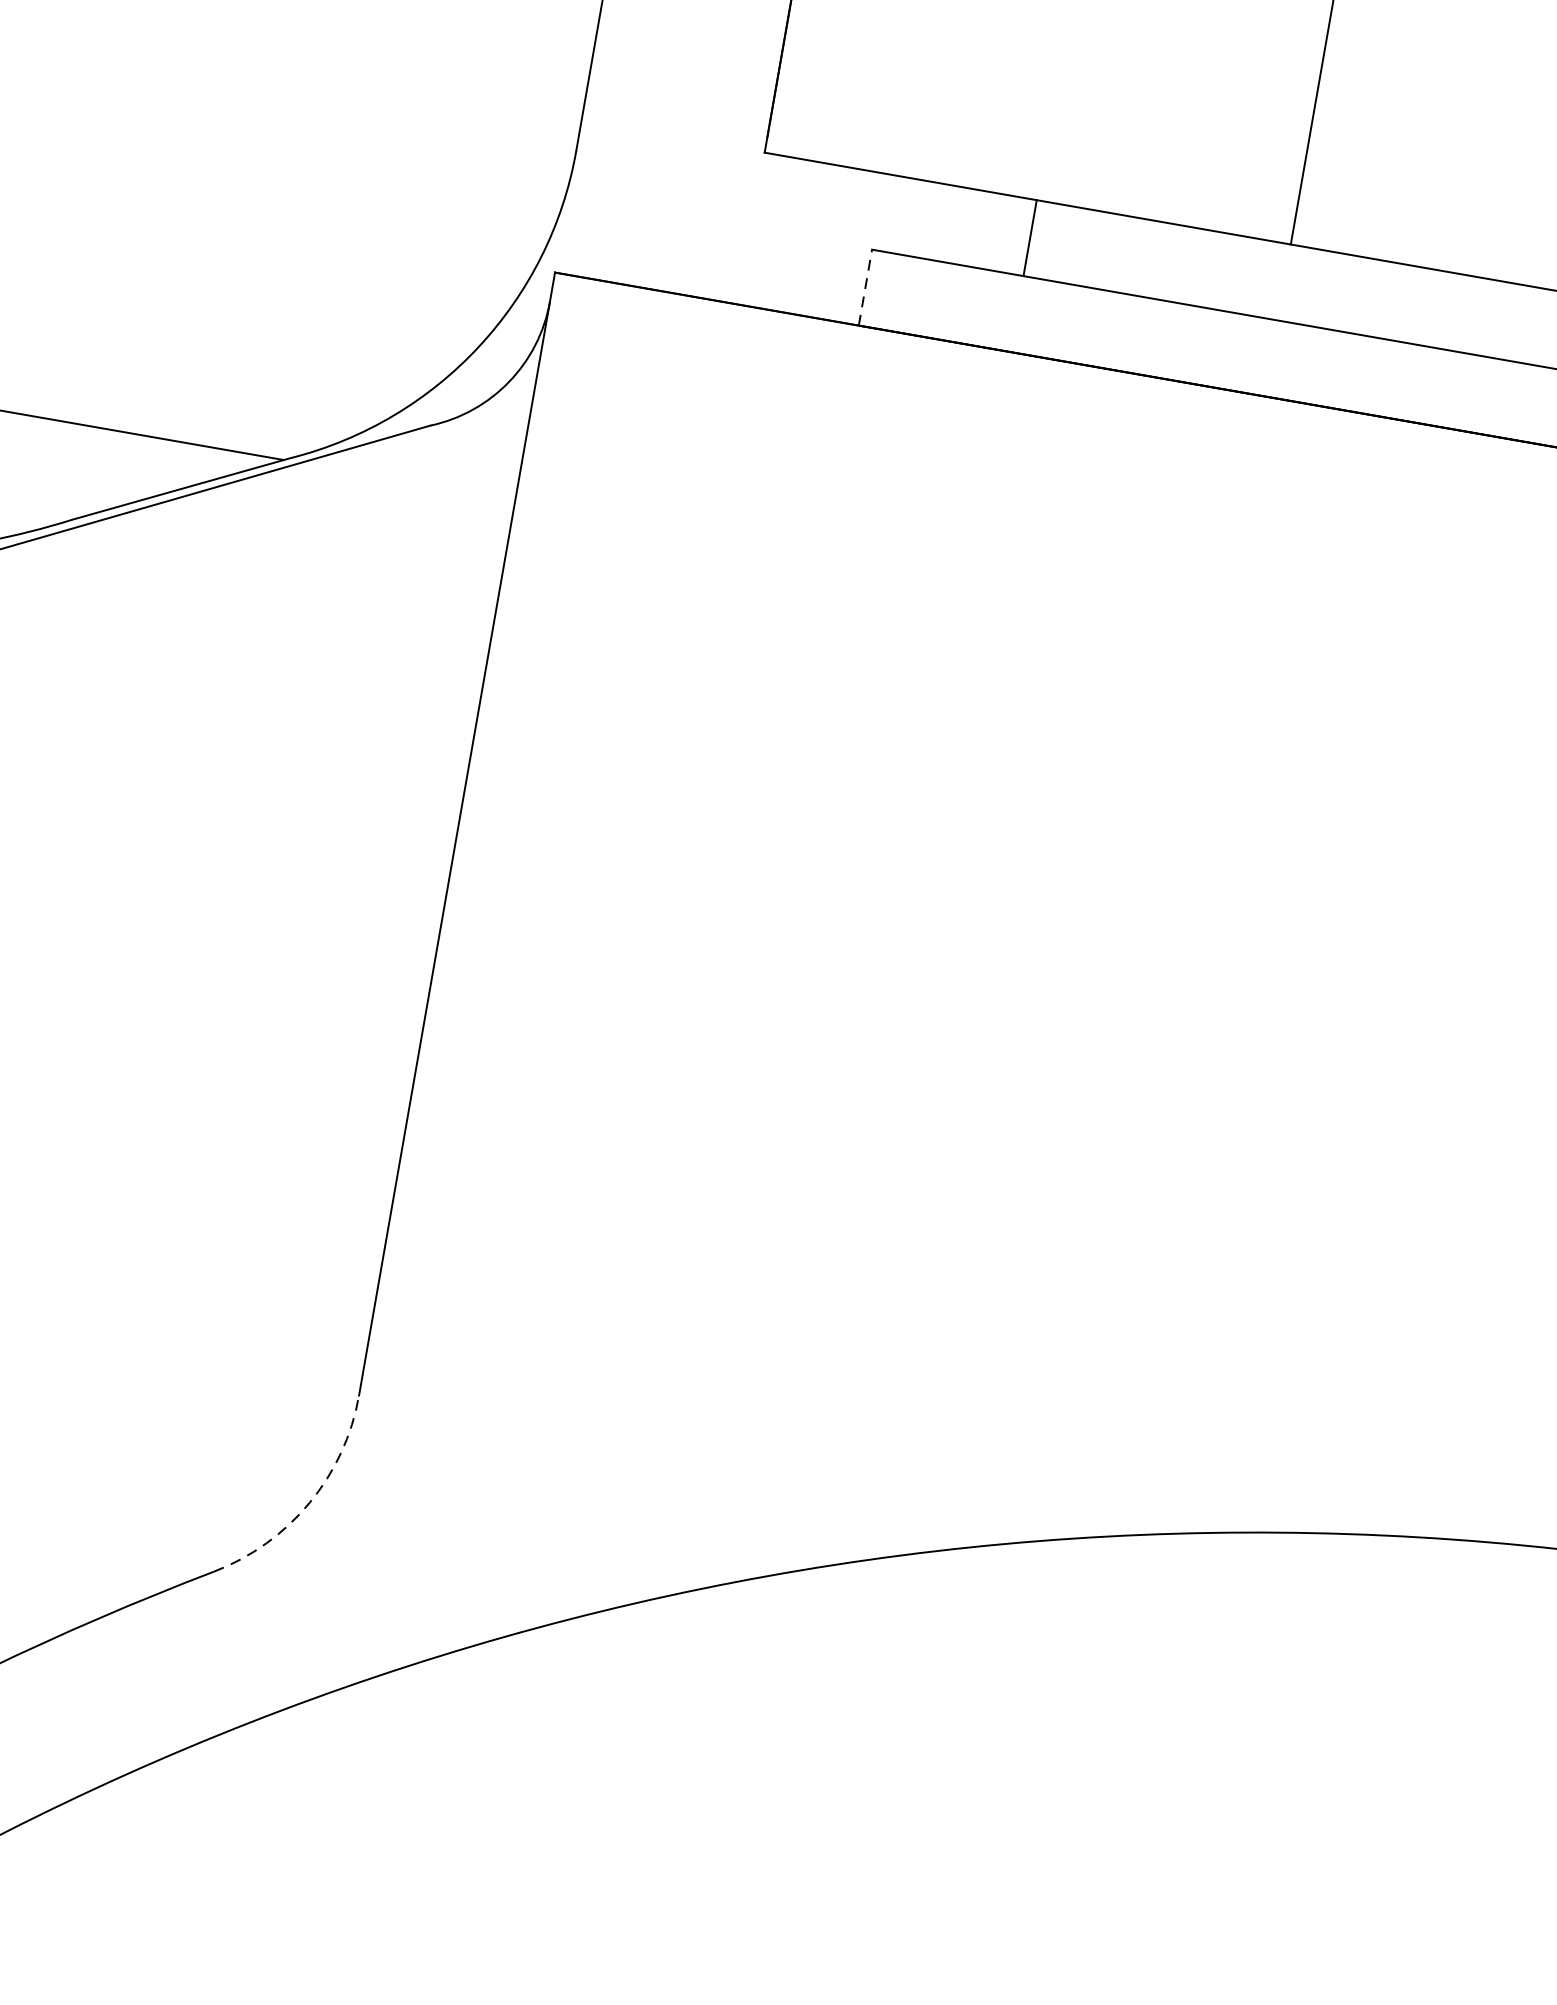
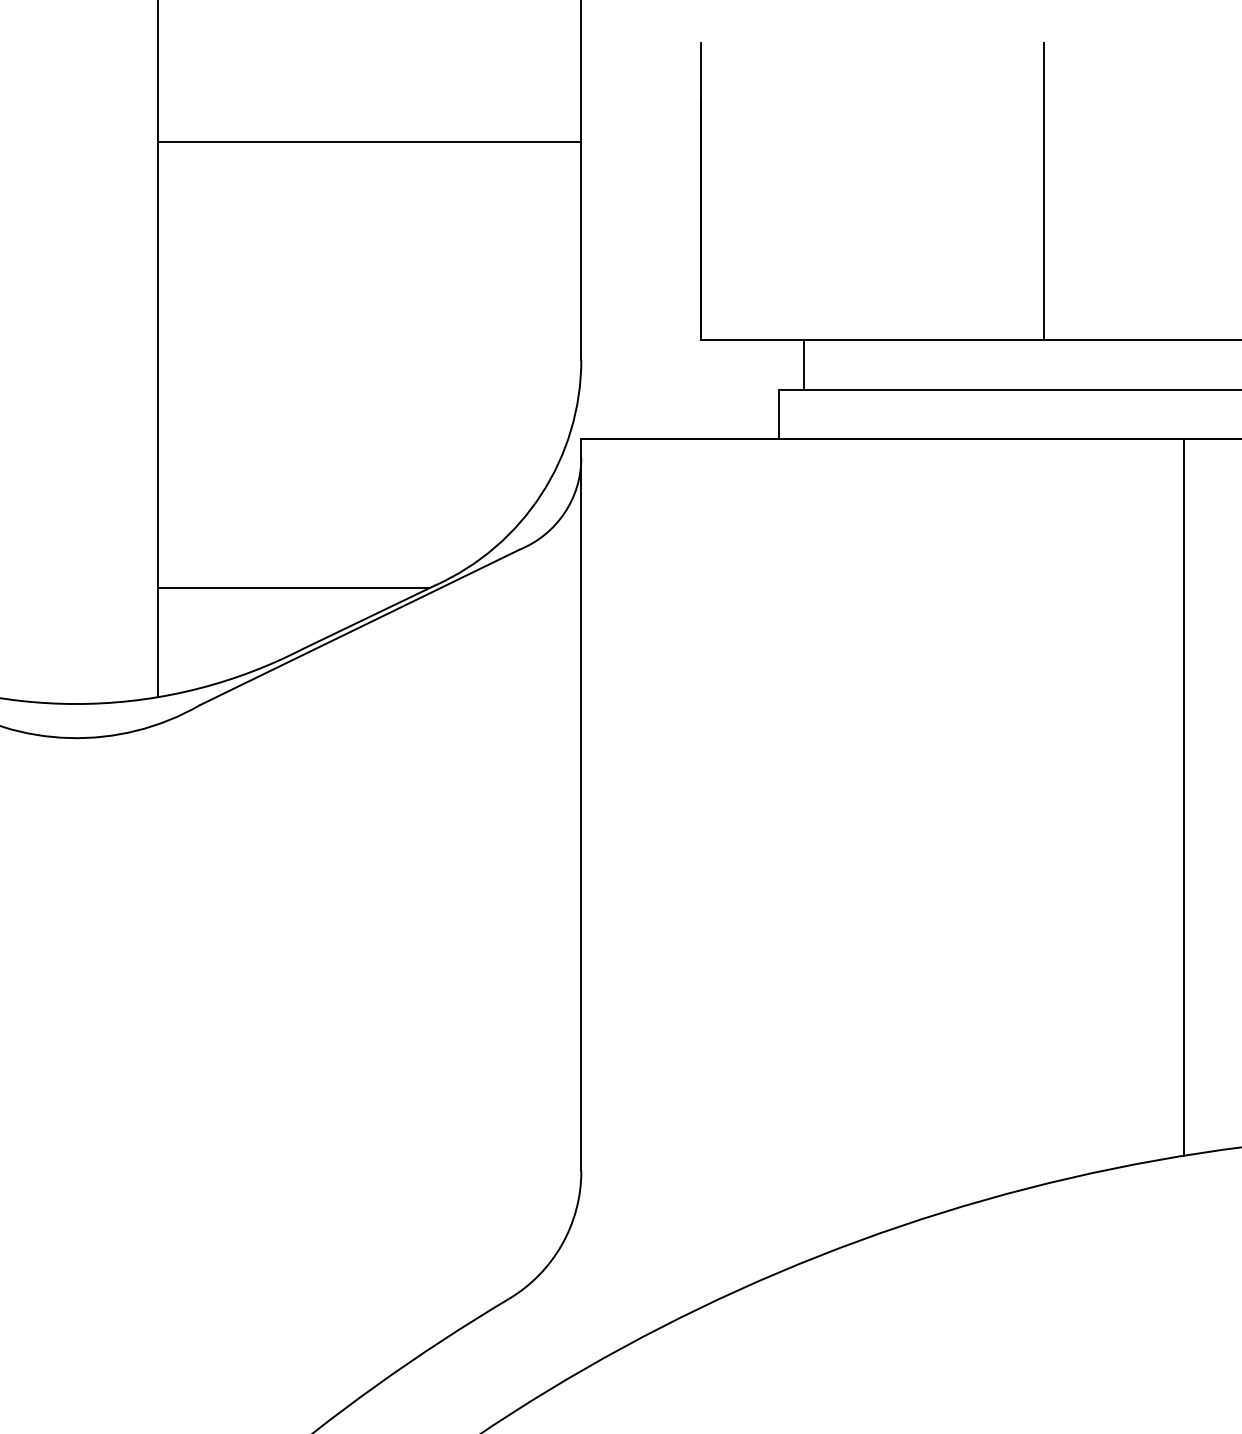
line: (1030, 237) -> (804, 364), moved
line: (865, 287) -> (779, 414), dashed -> solid
line: (1382, 983) -> (1183, 797), added
arc: (309, 1502) -> (561, 1244), dashed -> solid

